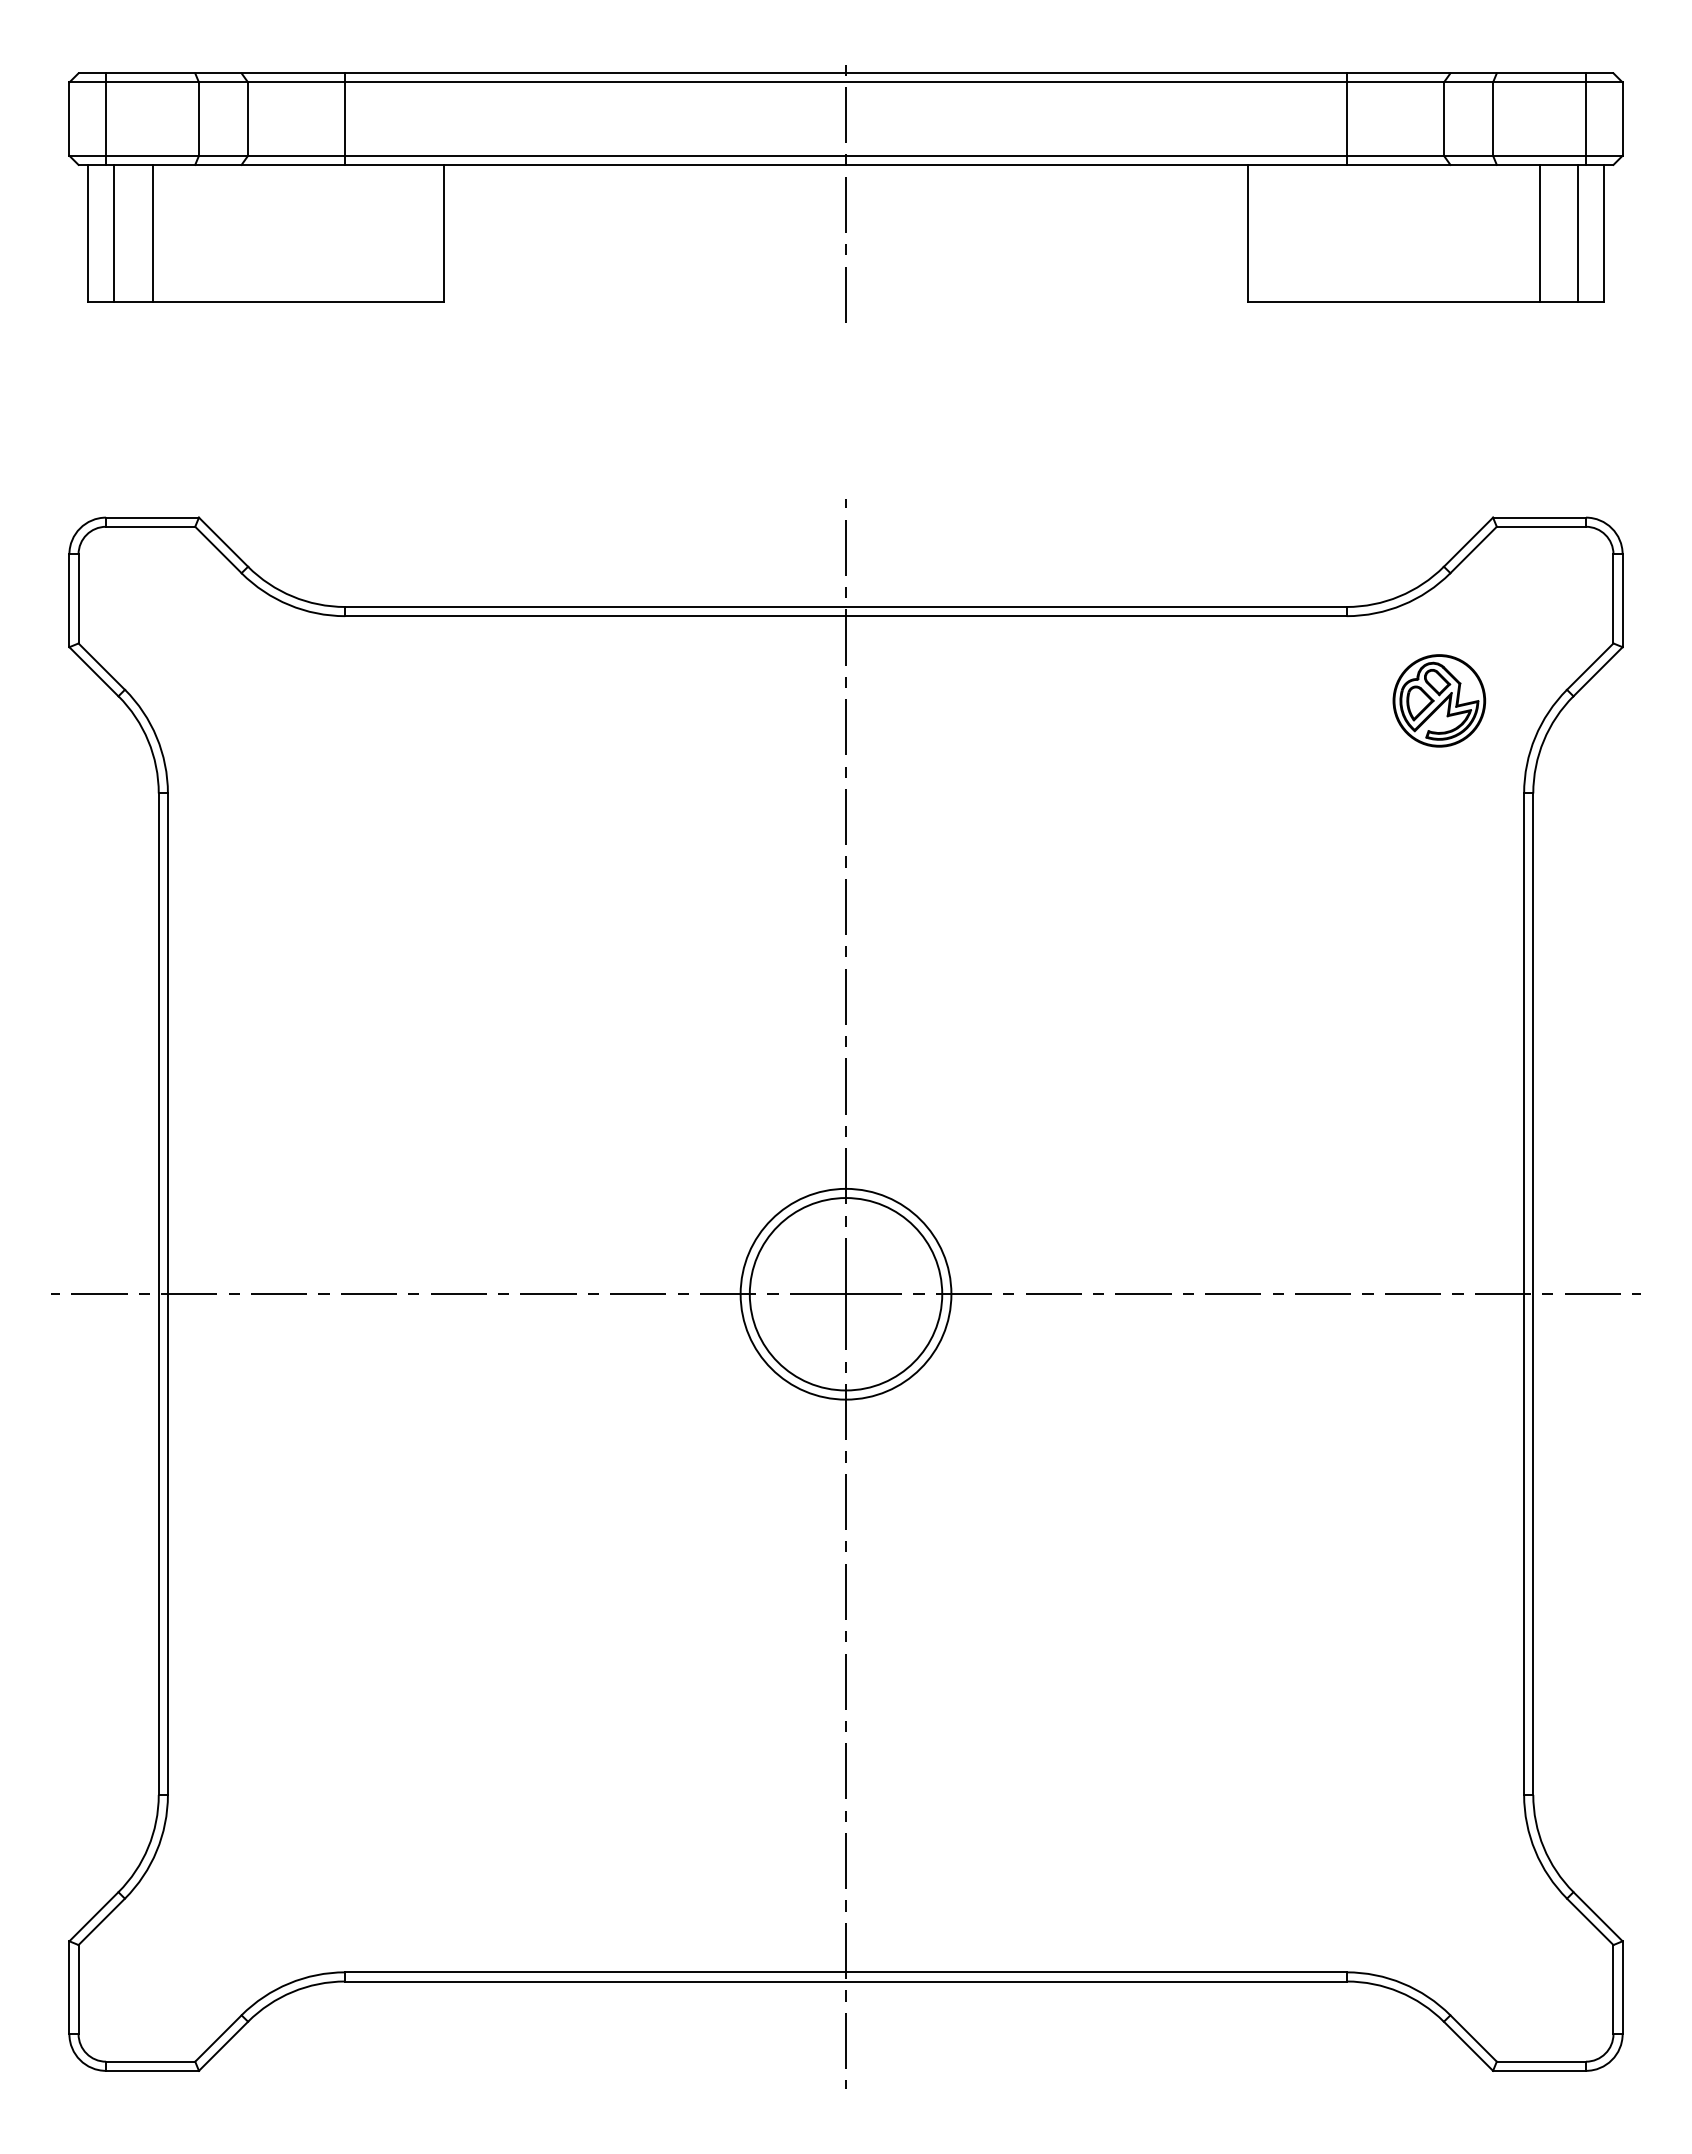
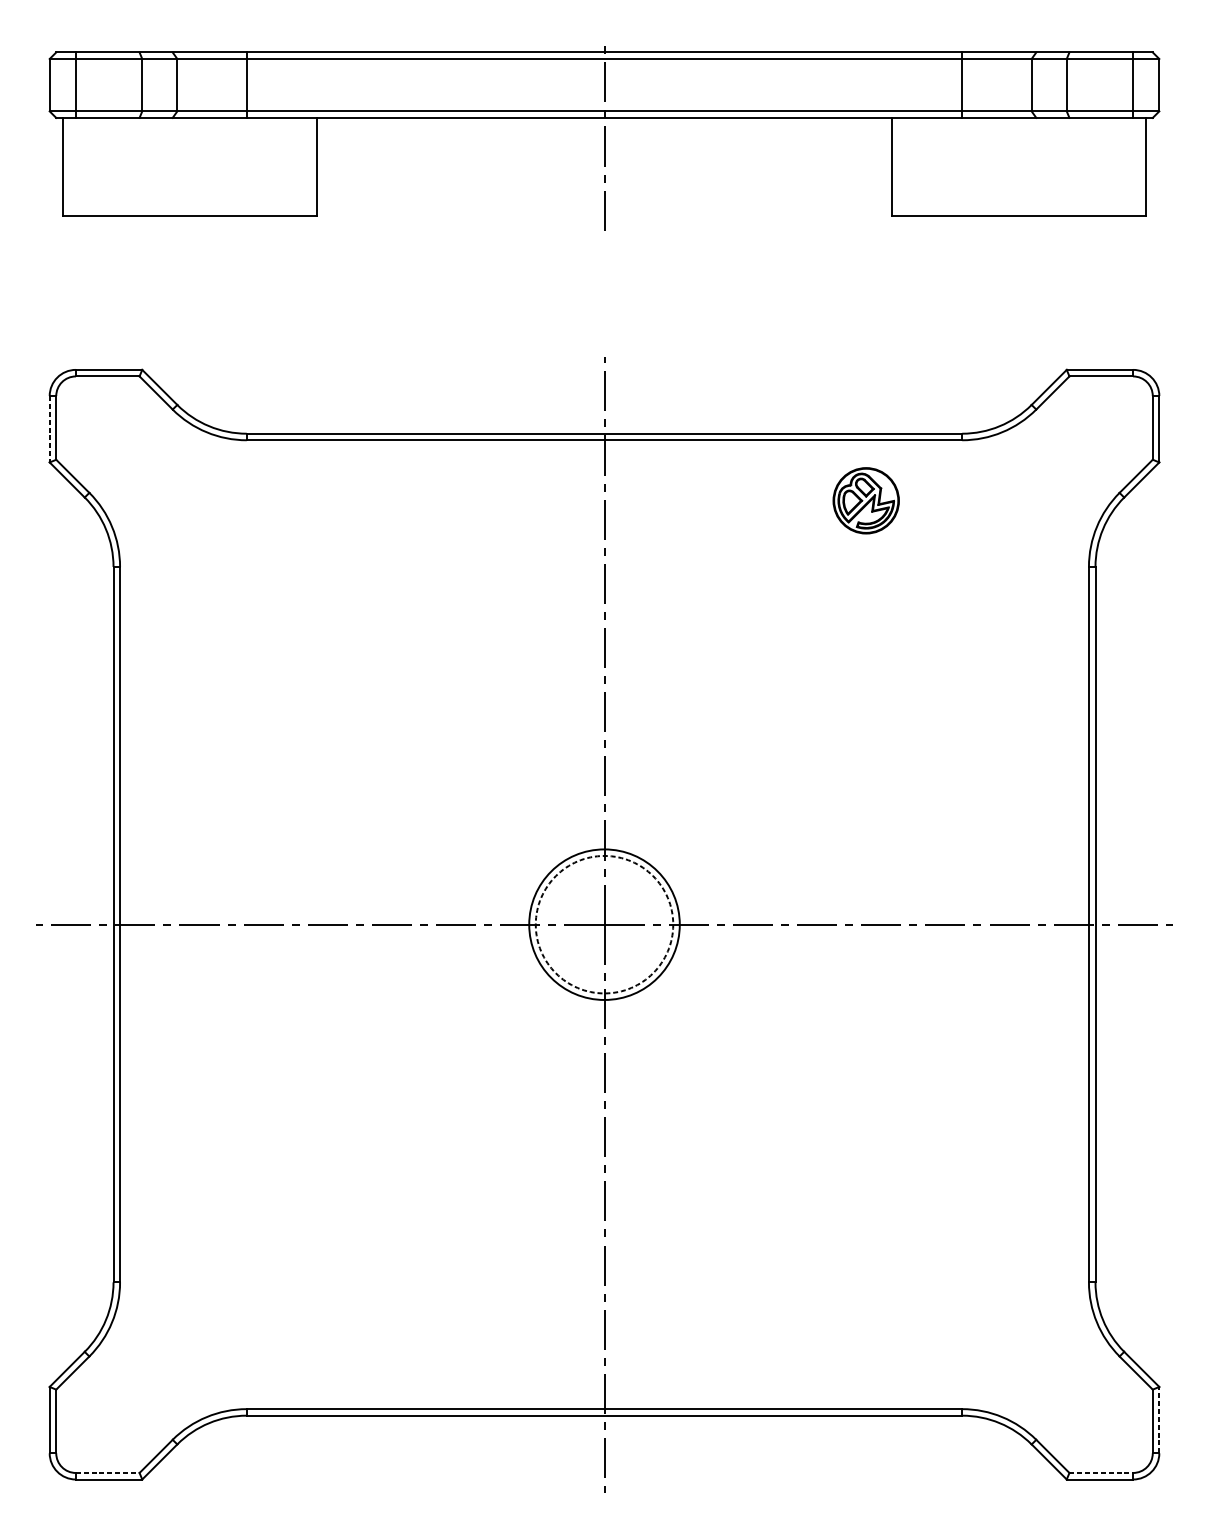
line: (113, 233) -> (81, 166), removed
line: (152, 233) -> (109, 166), removed
line: (1539, 233) -> (1099, 166), removed
line: (1578, 233) -> (1127, 166), removed
line: (69, 601) -> (49, 429), solid -> dashed
part: (1439, 700) -> (866, 500), moved
circle: (845, 1294) -> (604, 924), solid -> dashed
line: (1622, 1987) -> (1159, 1419), solid -> dashed
line: (150, 2061) -> (107, 1472), solid -> dashed
line: (1541, 2061) -> (1101, 1472), solid -> dashed

